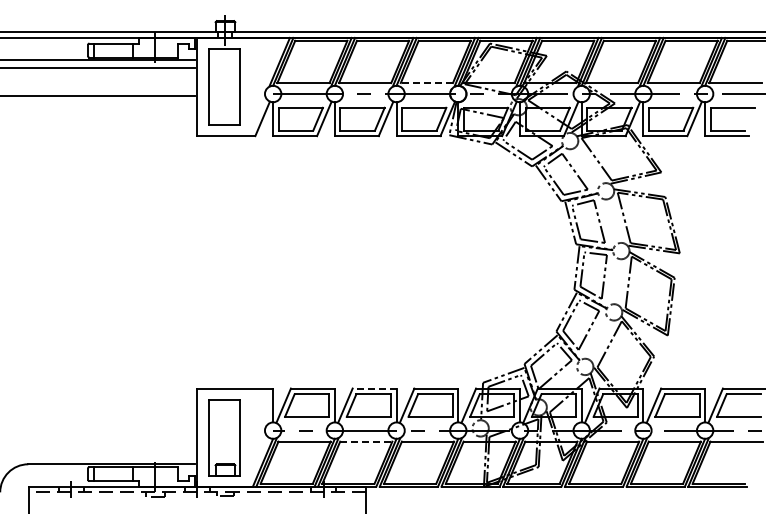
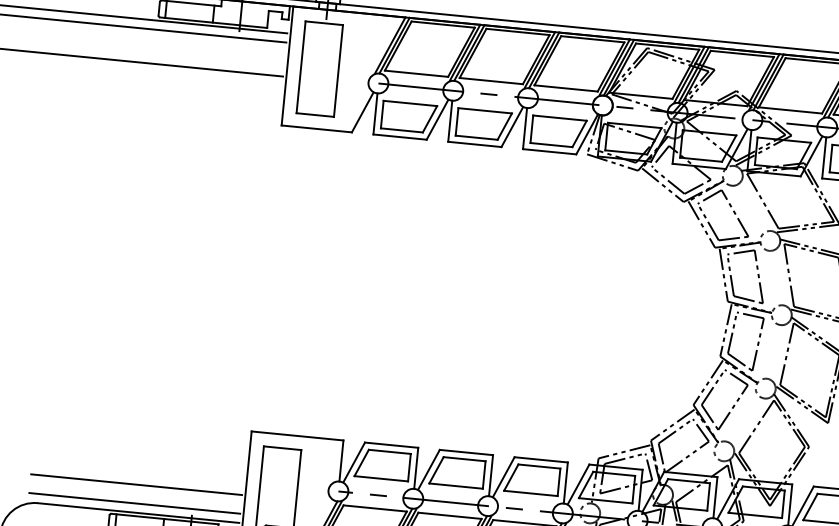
line: (426, 83) -> (565, 88), dashed -> solid
line: (374, 388) -> (466, 452), dashed -> solid
line: (107, 441) -> (136, 484), added
line: (366, 441) -> (450, 515), dashed -> solid
line: (107, 456) -> (134, 503), added

